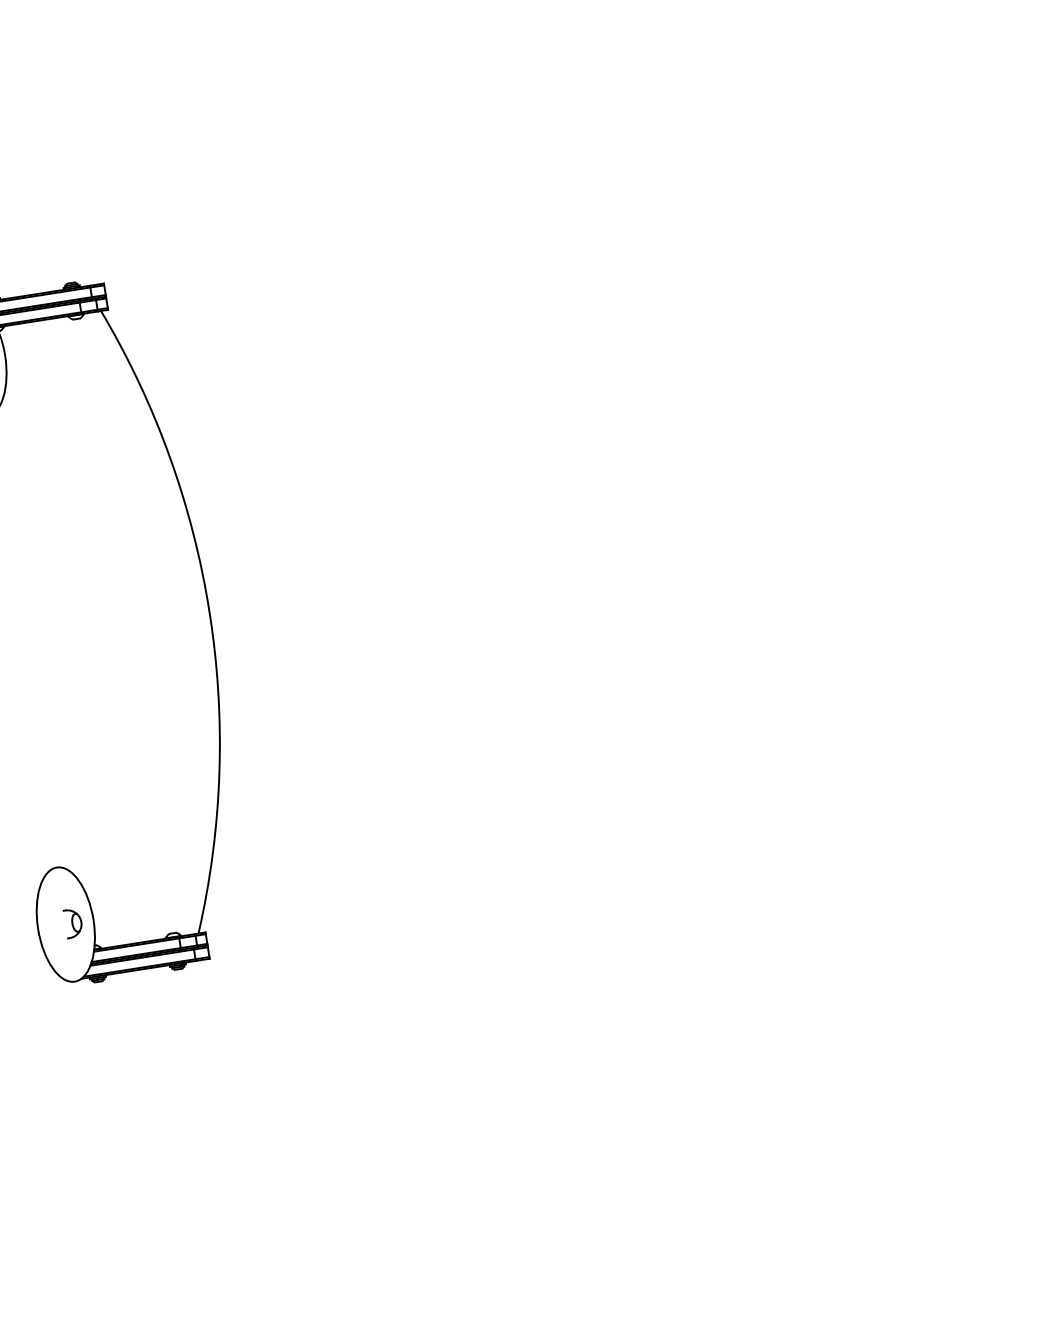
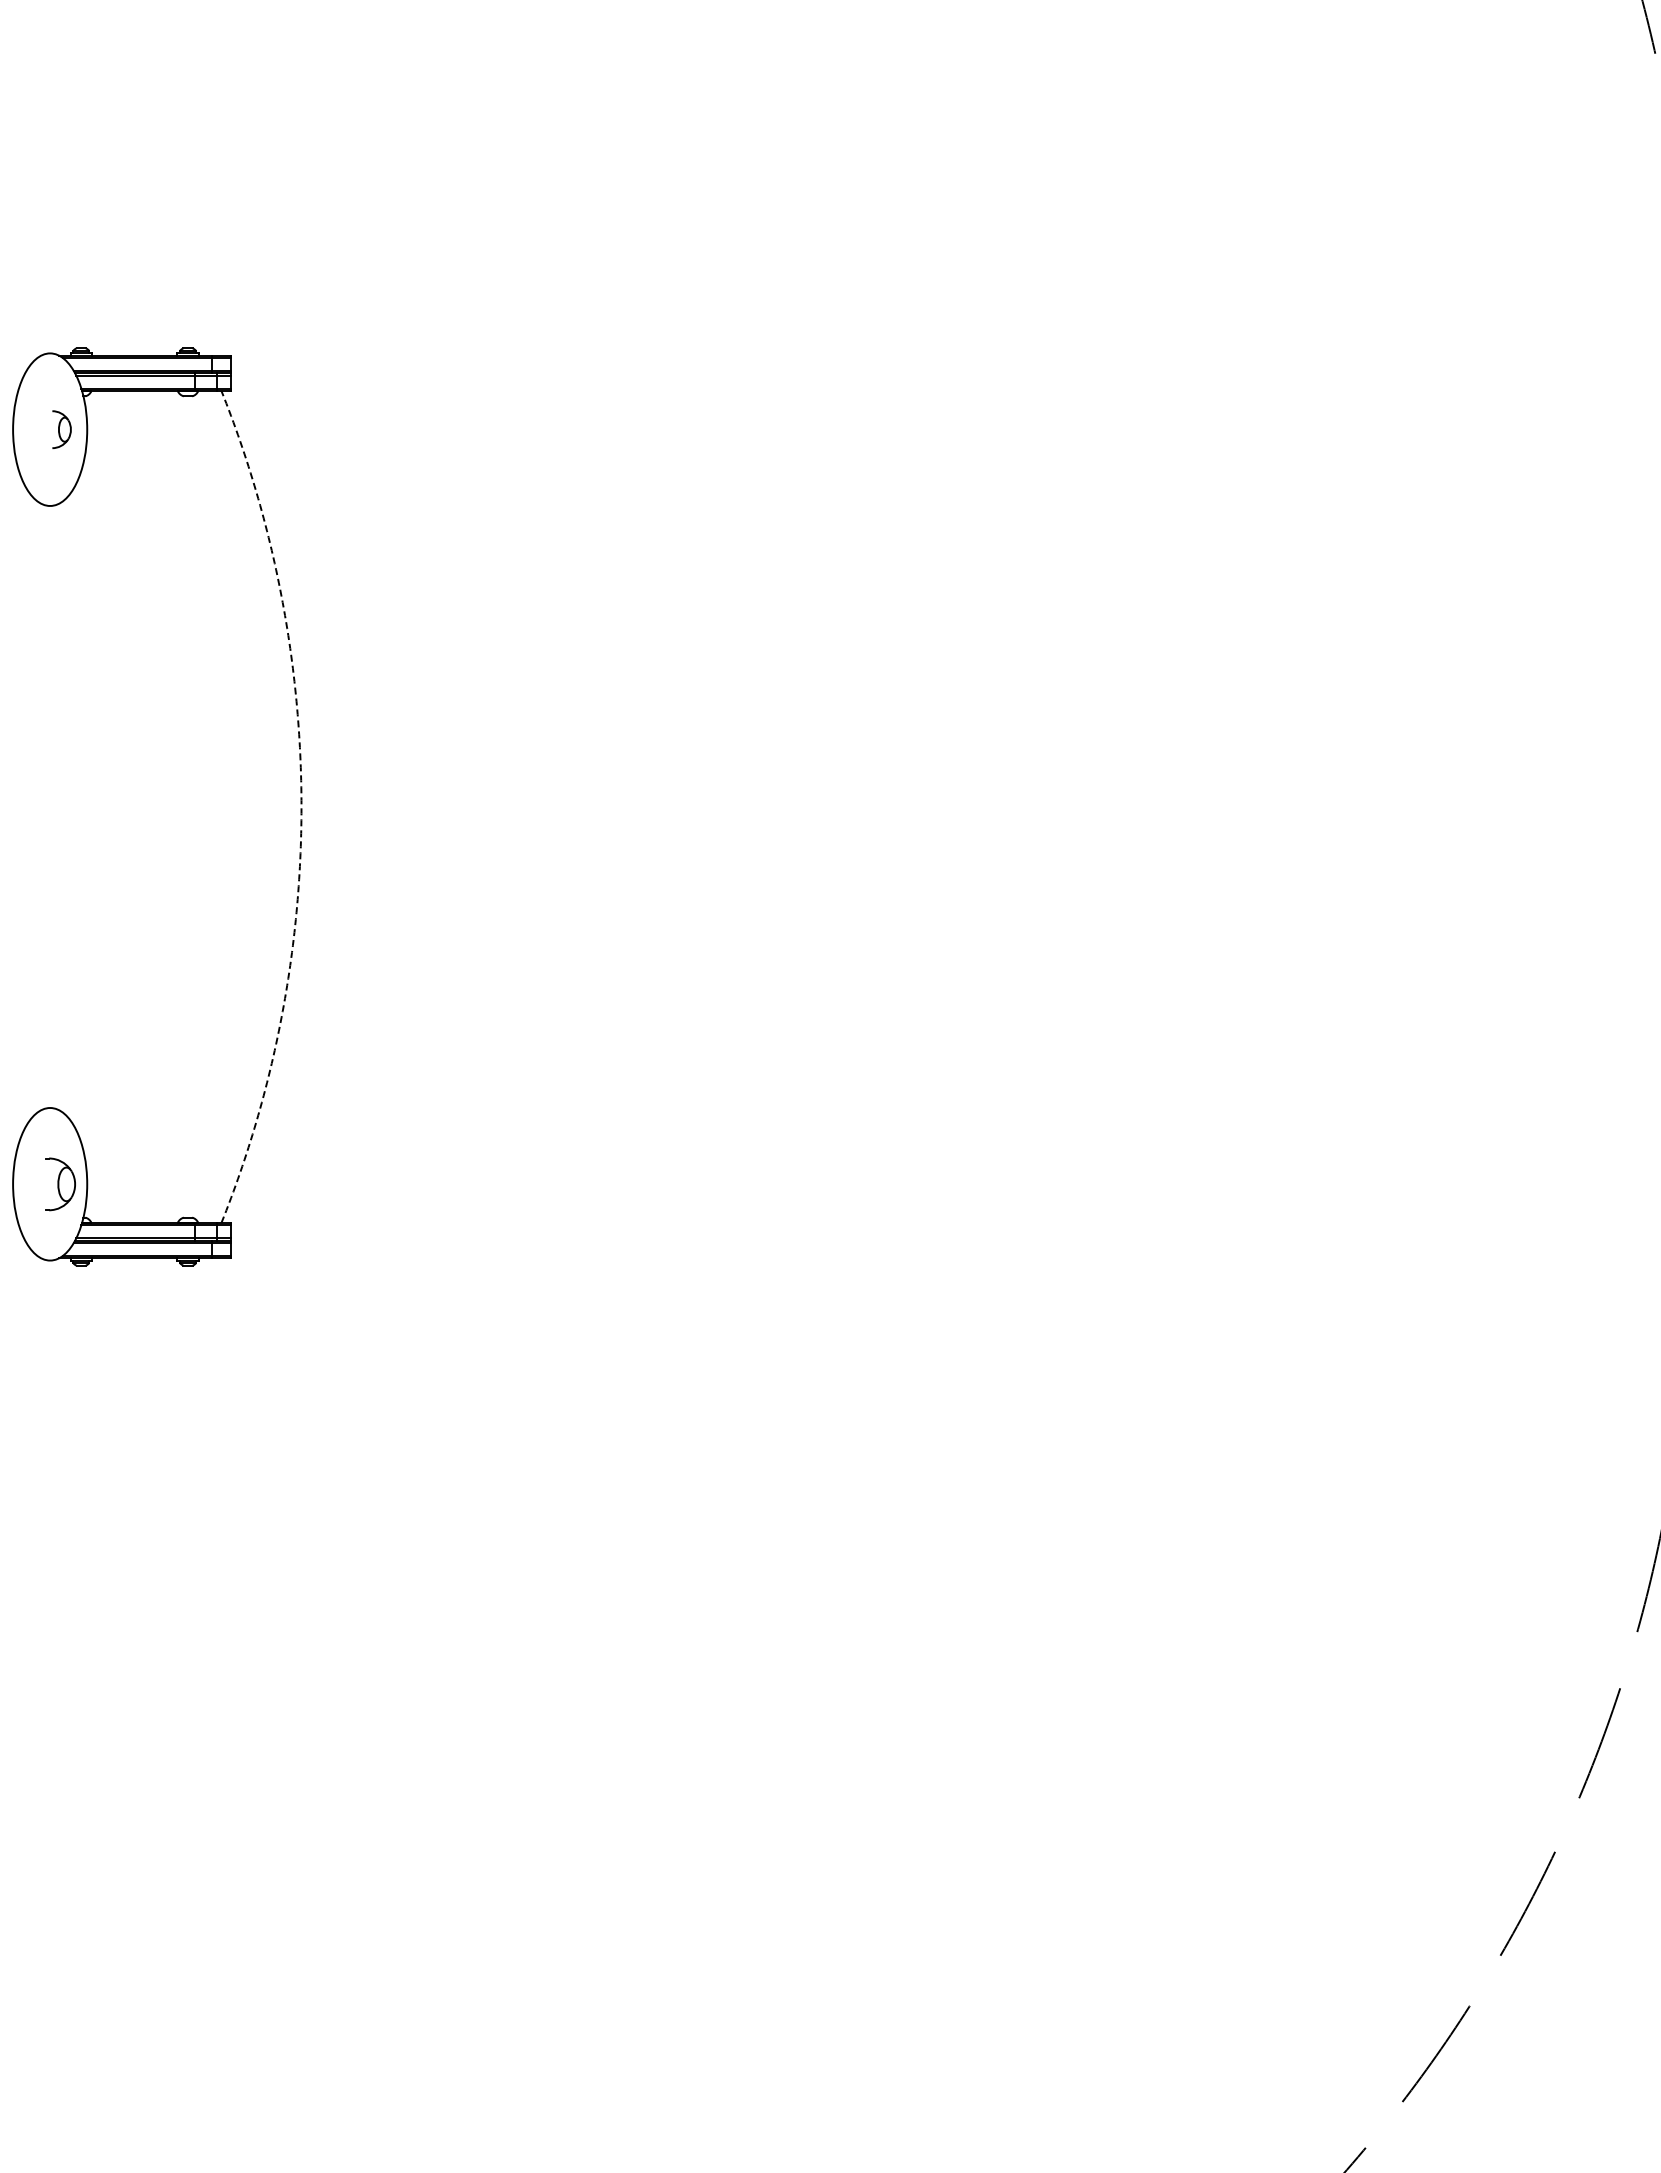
arc: (209, 613) -> (301, 807), solid -> dashed
part: (73, 922) -> (60, 1183), size x1.4

